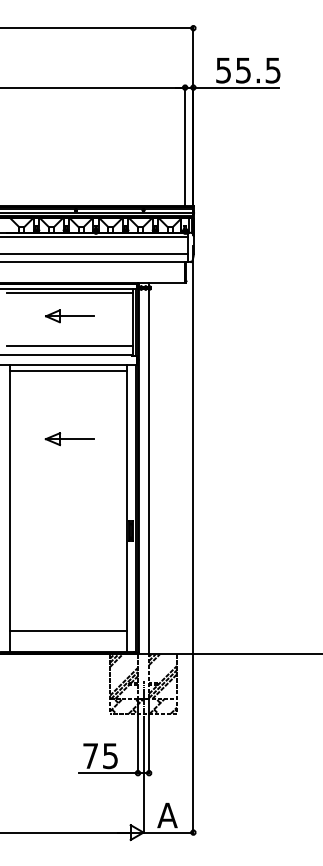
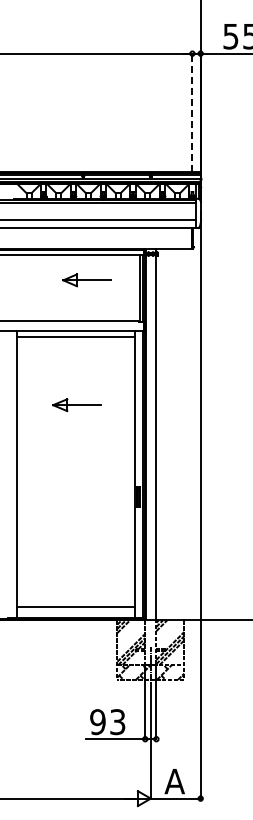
line: (185, 146) -> (192, 112), solid -> dashed
line: (70, 292) -> (77, 258), removed
part: (69, 316) -> (86, 280), moved
line: (70, 345) -> (77, 311), removed
line: (68, 631) -> (75, 607), moved
text: (99, 756) -> (106, 722), 75 -> 93

